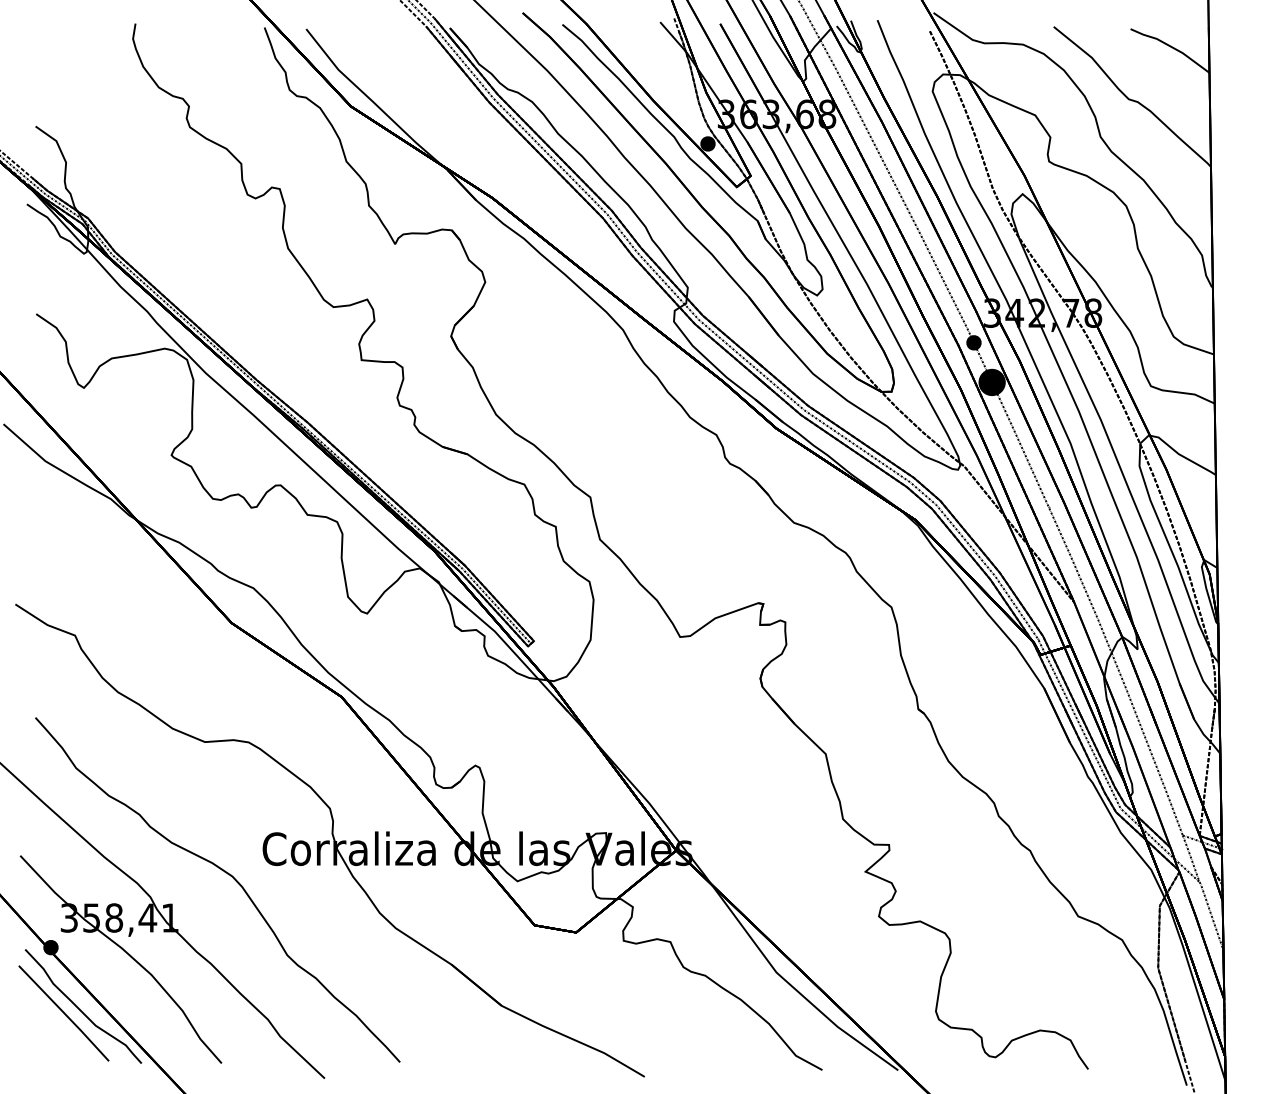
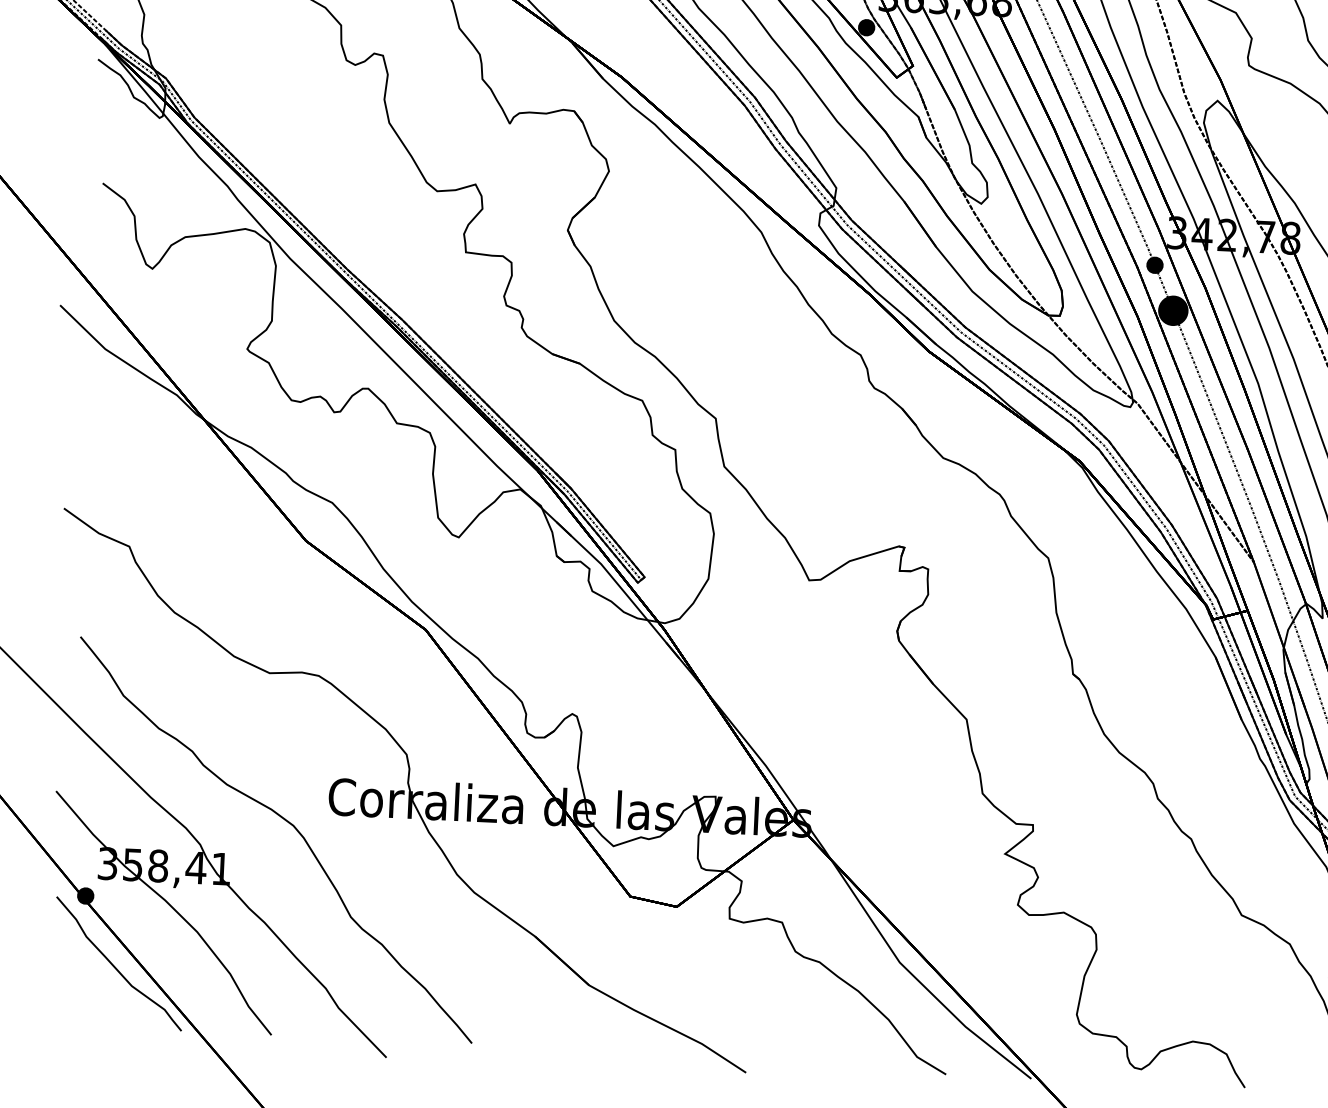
line: (63, 1013) -> (96, 970), removed

